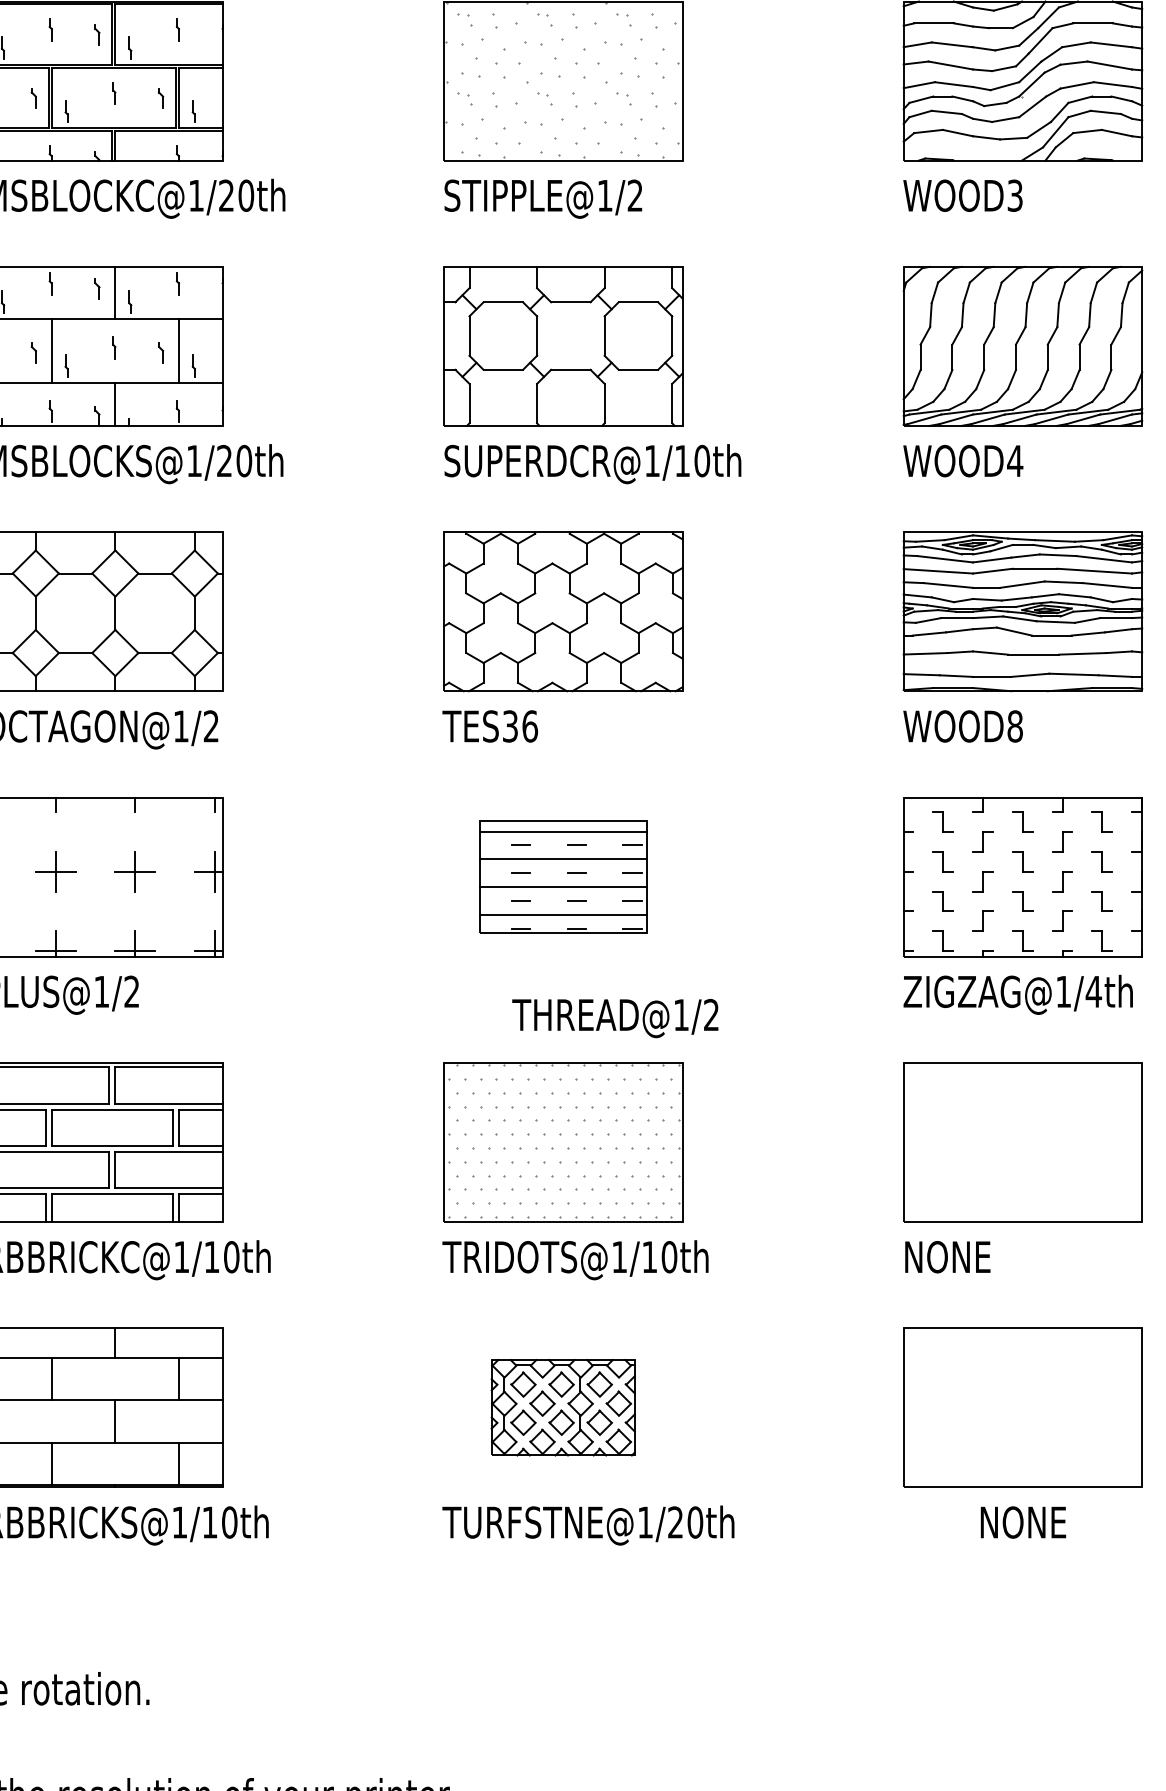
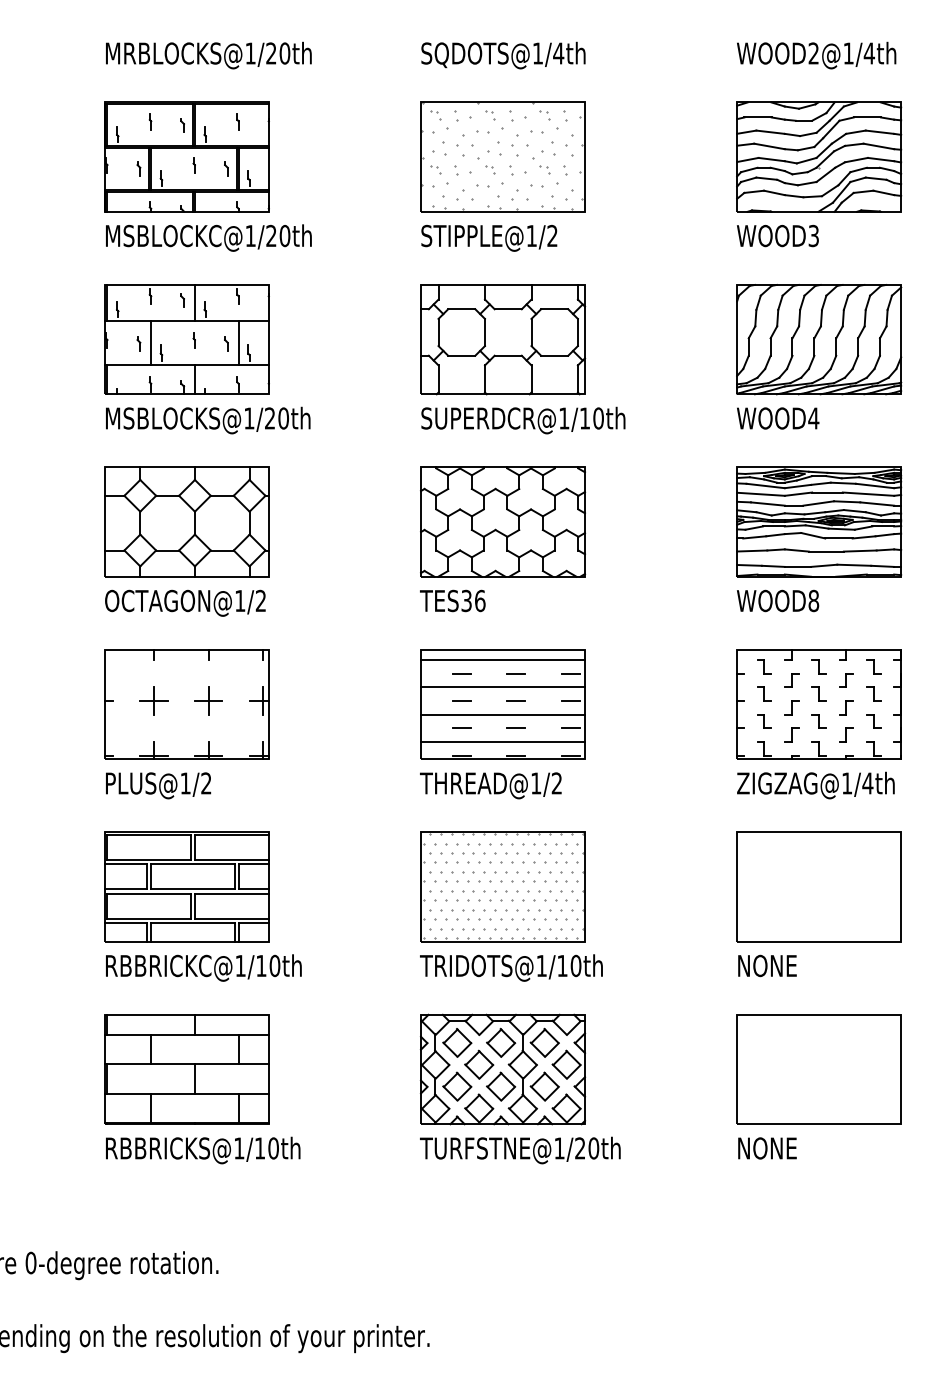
part: (562, 876) -> (502, 704), size x1.43
text: (614, 1018) -> (490, 785), moved
part: (562, 1407) -> (502, 1069), size x1.67
text: (1023, 1522) -> (767, 1148), moved

